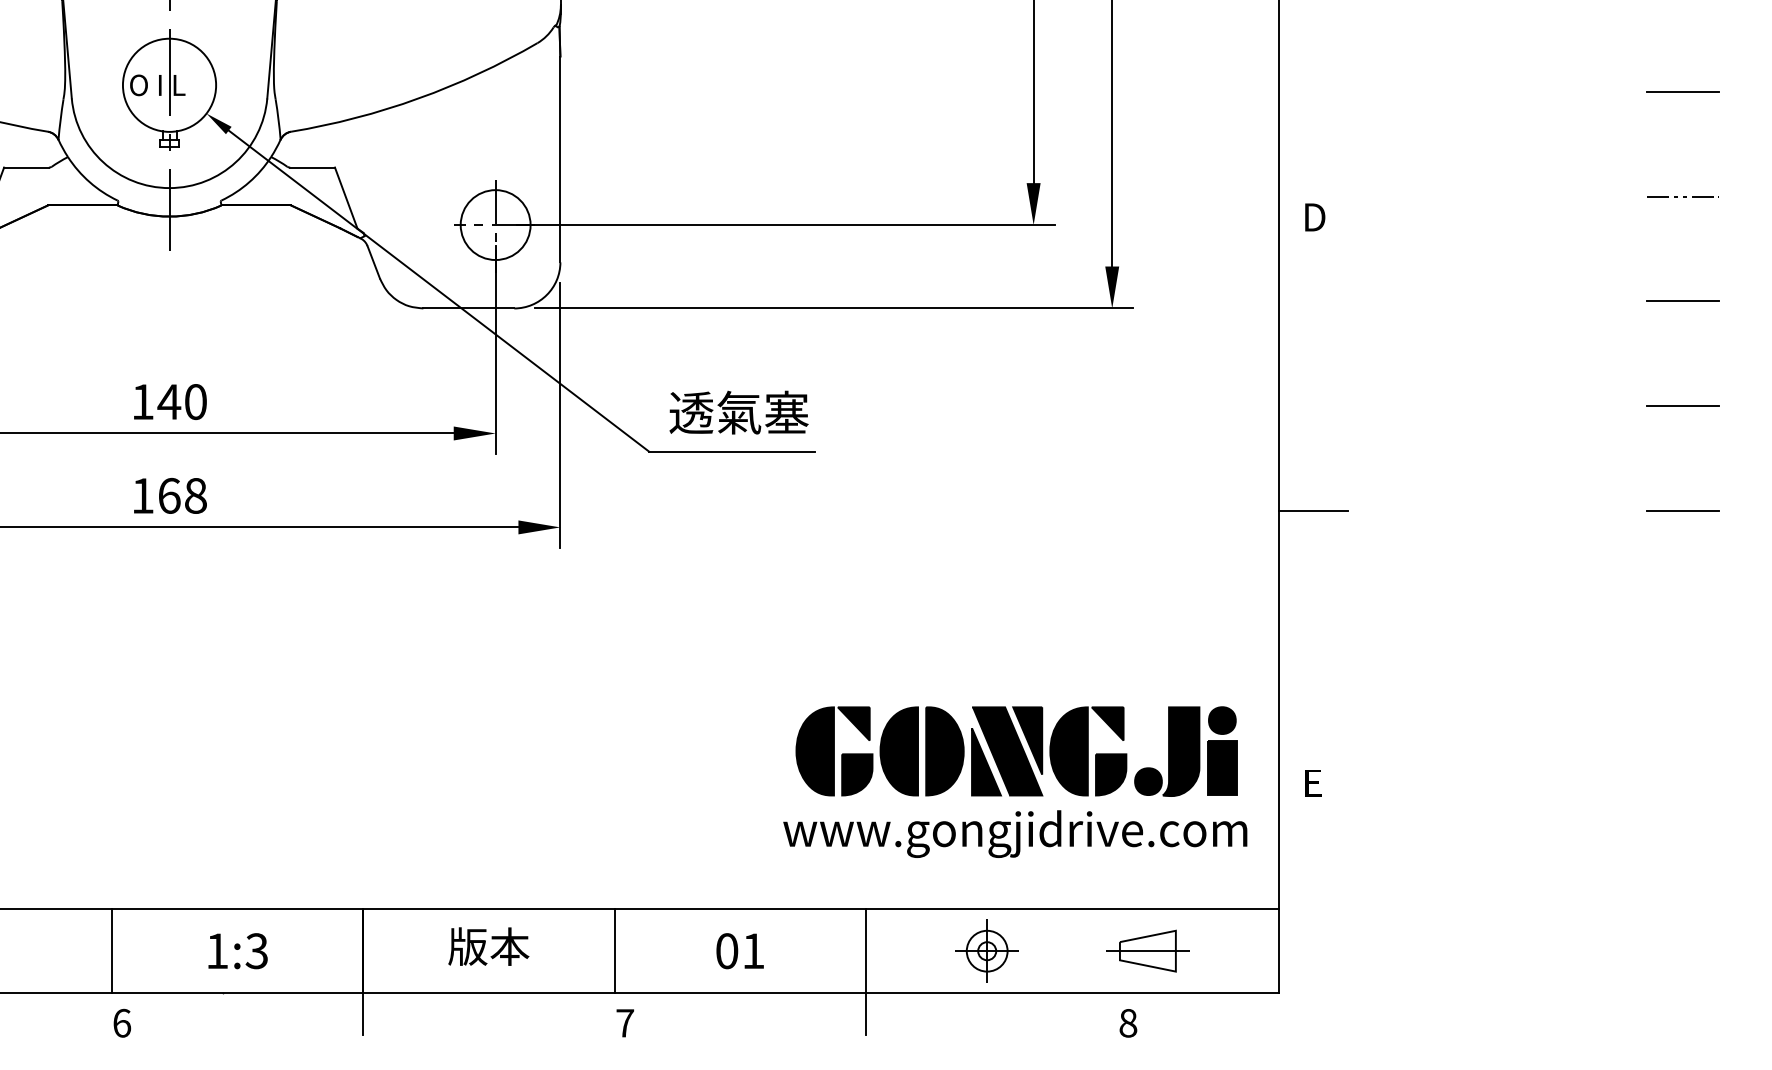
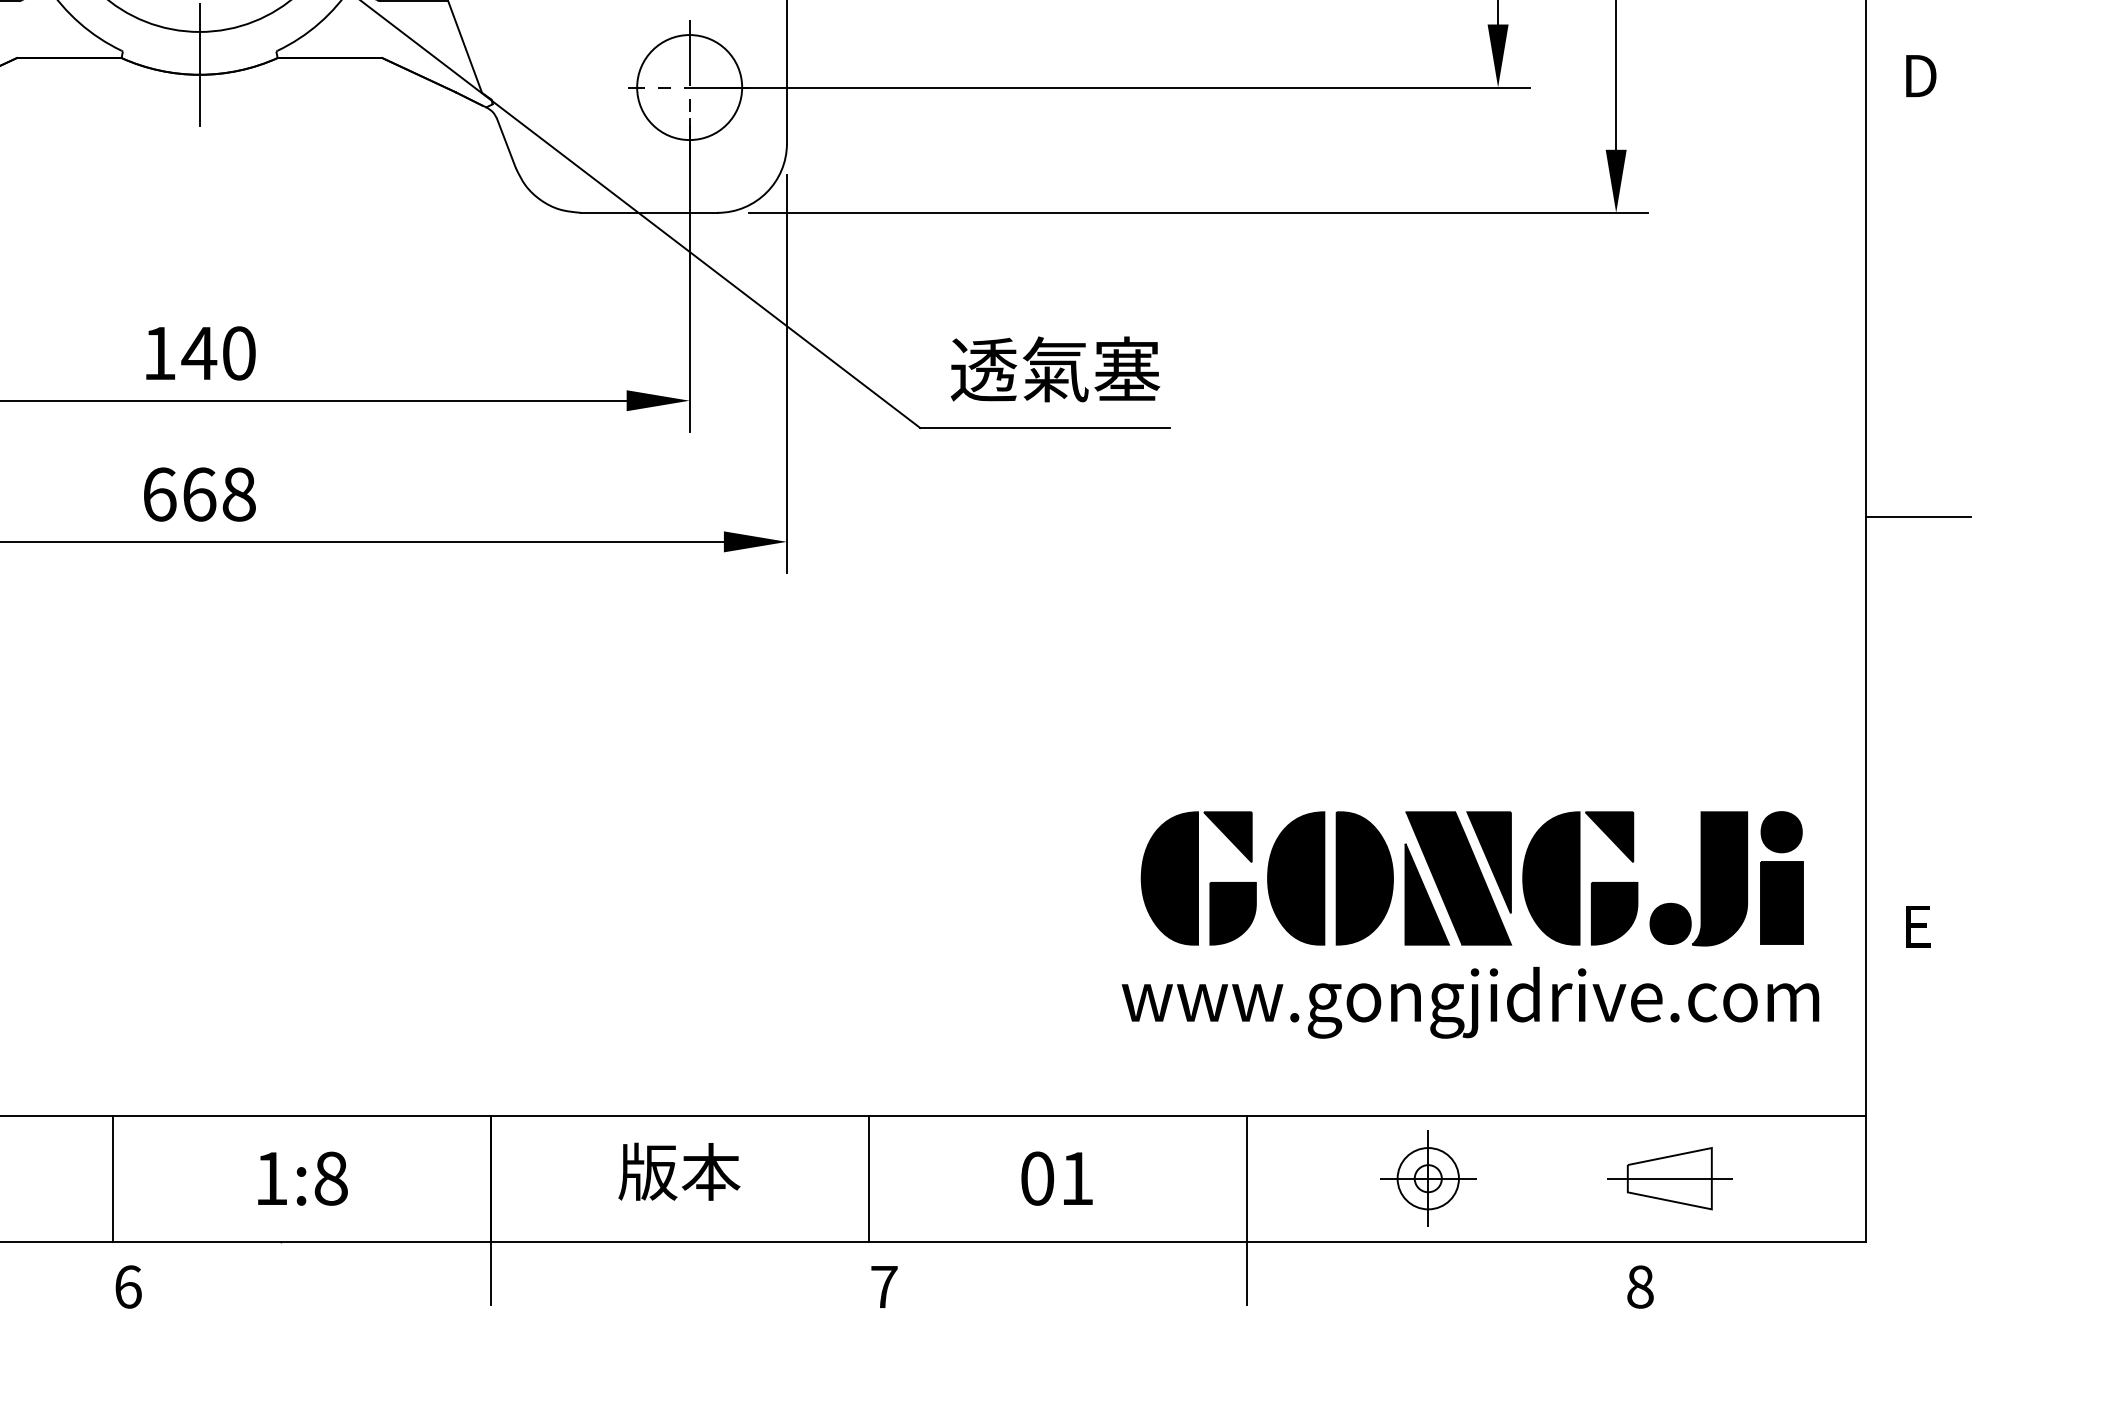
text: (143, 495) -> (160, 493), 168 -> 668
text: (256, 951) -> (330, 1179), 1:3 -> 1:8

